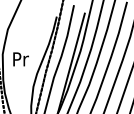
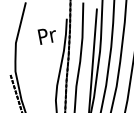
text: (20, 59) -> (47, 35), moved

